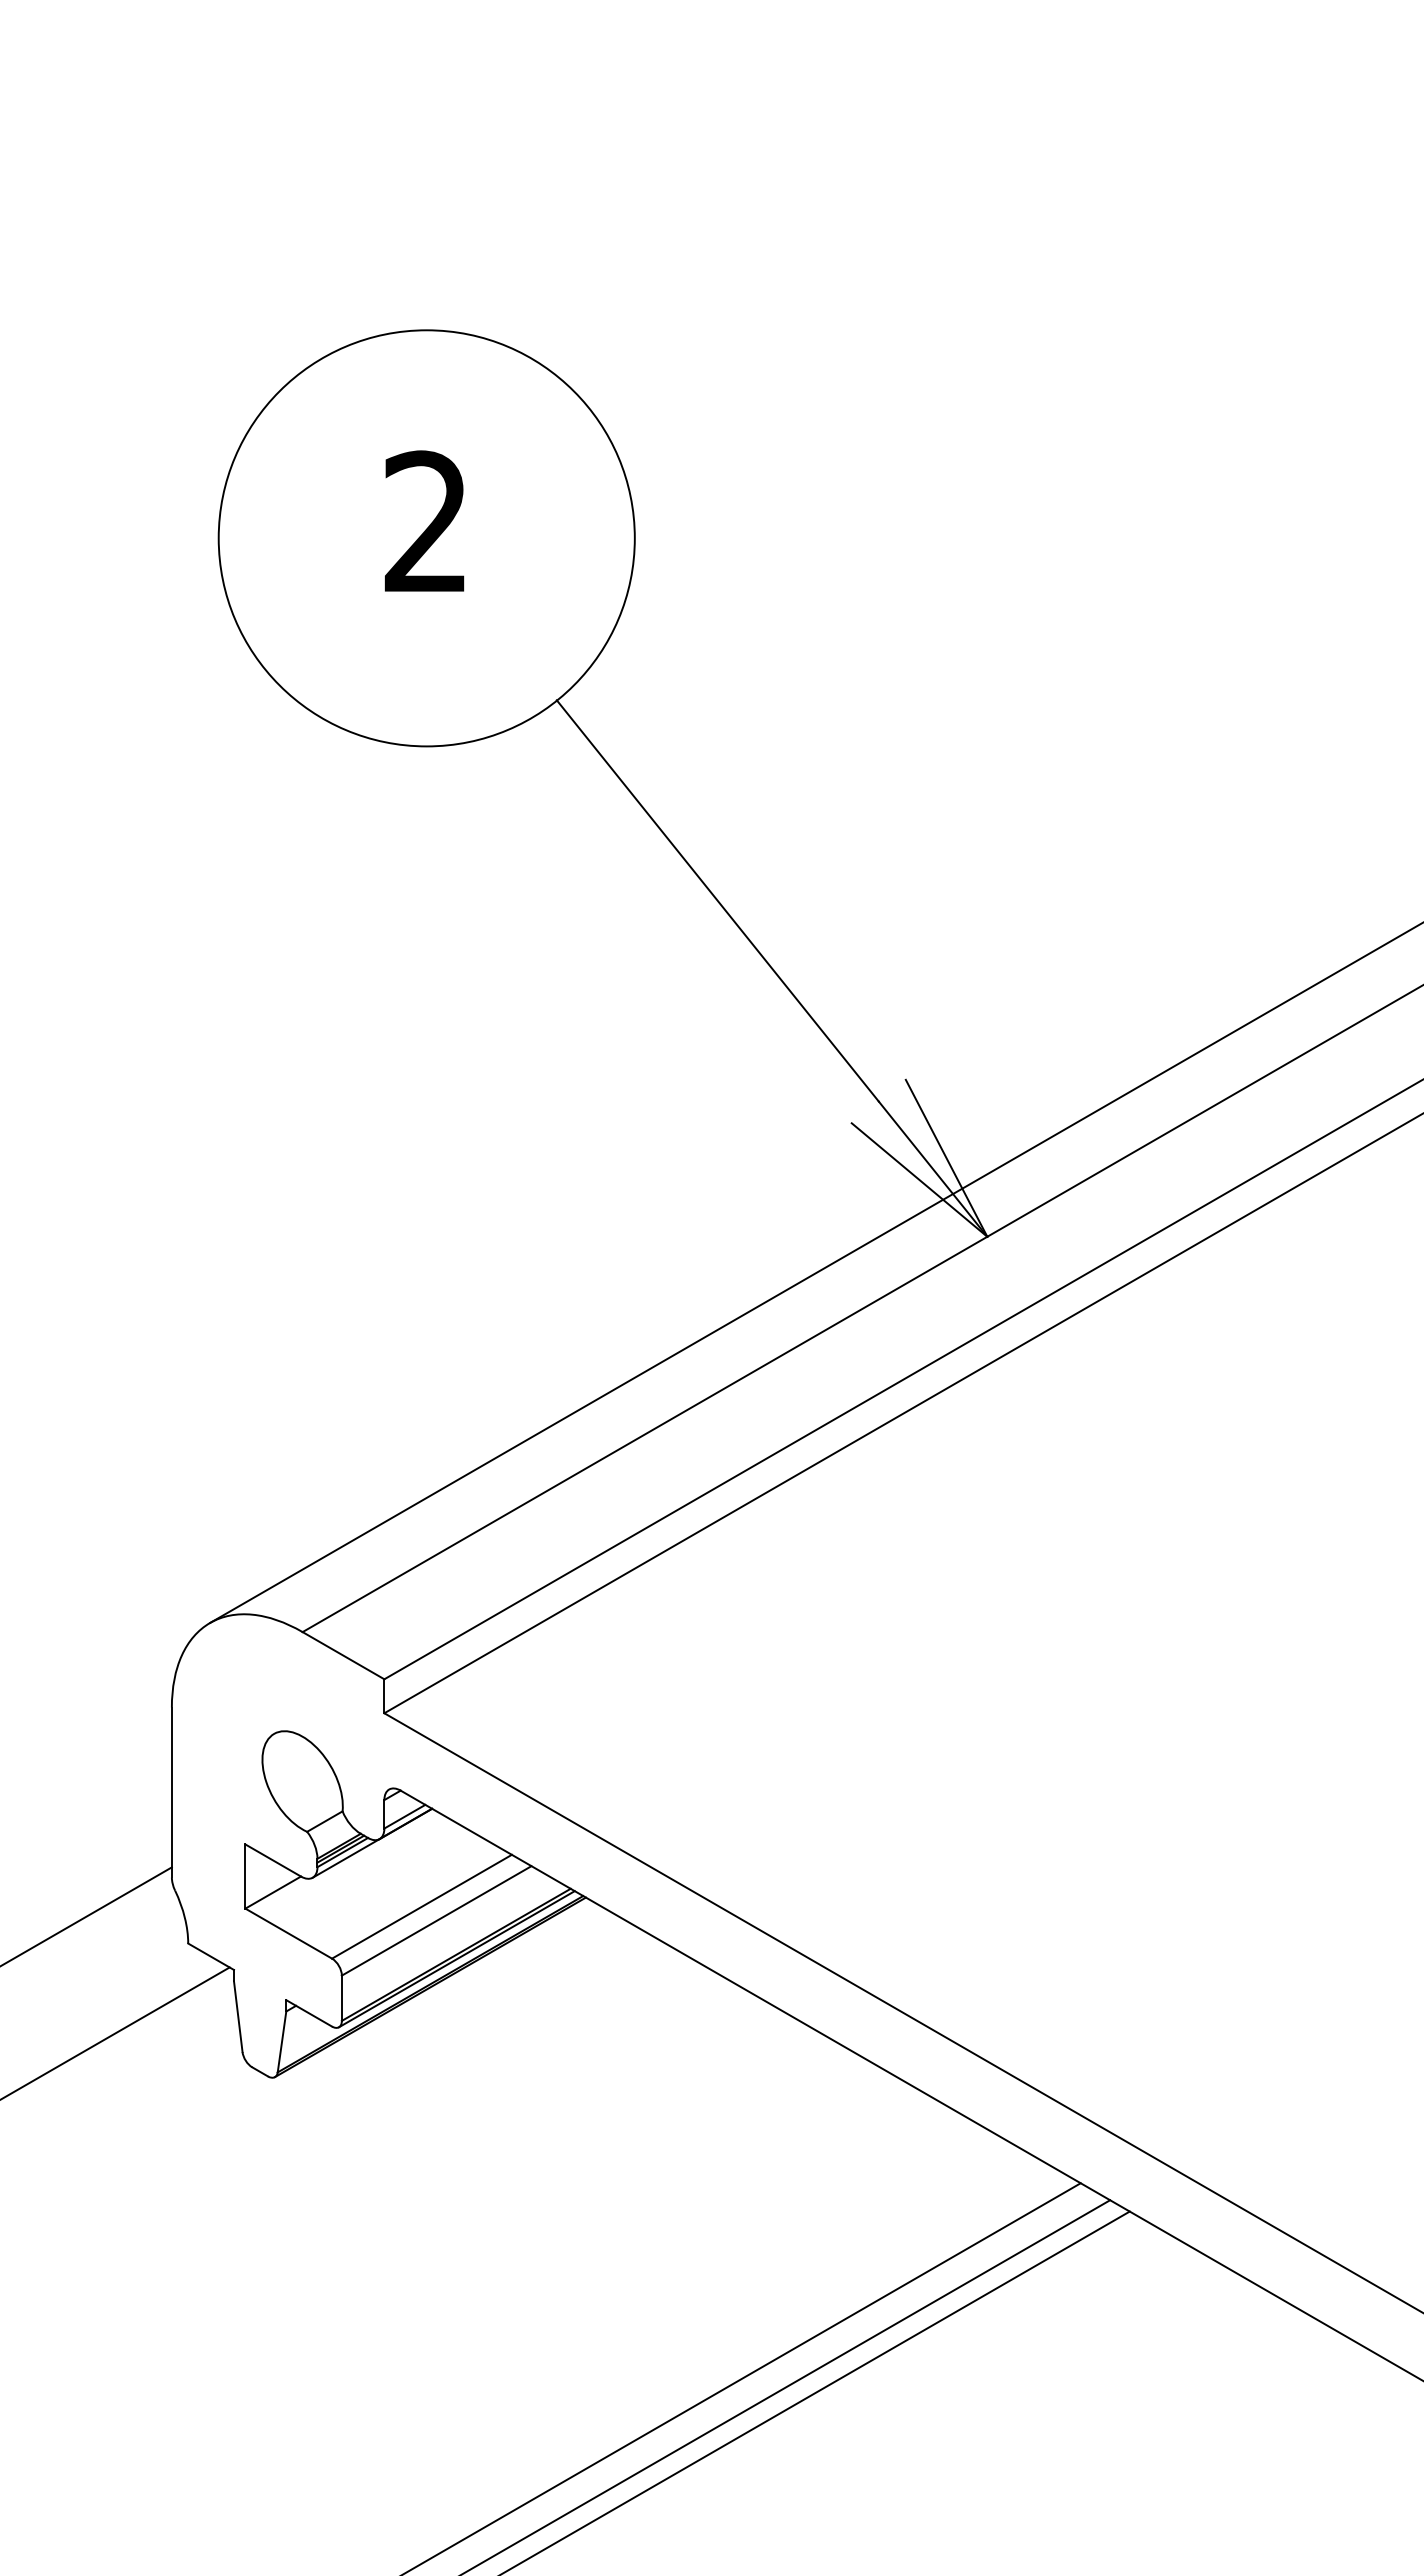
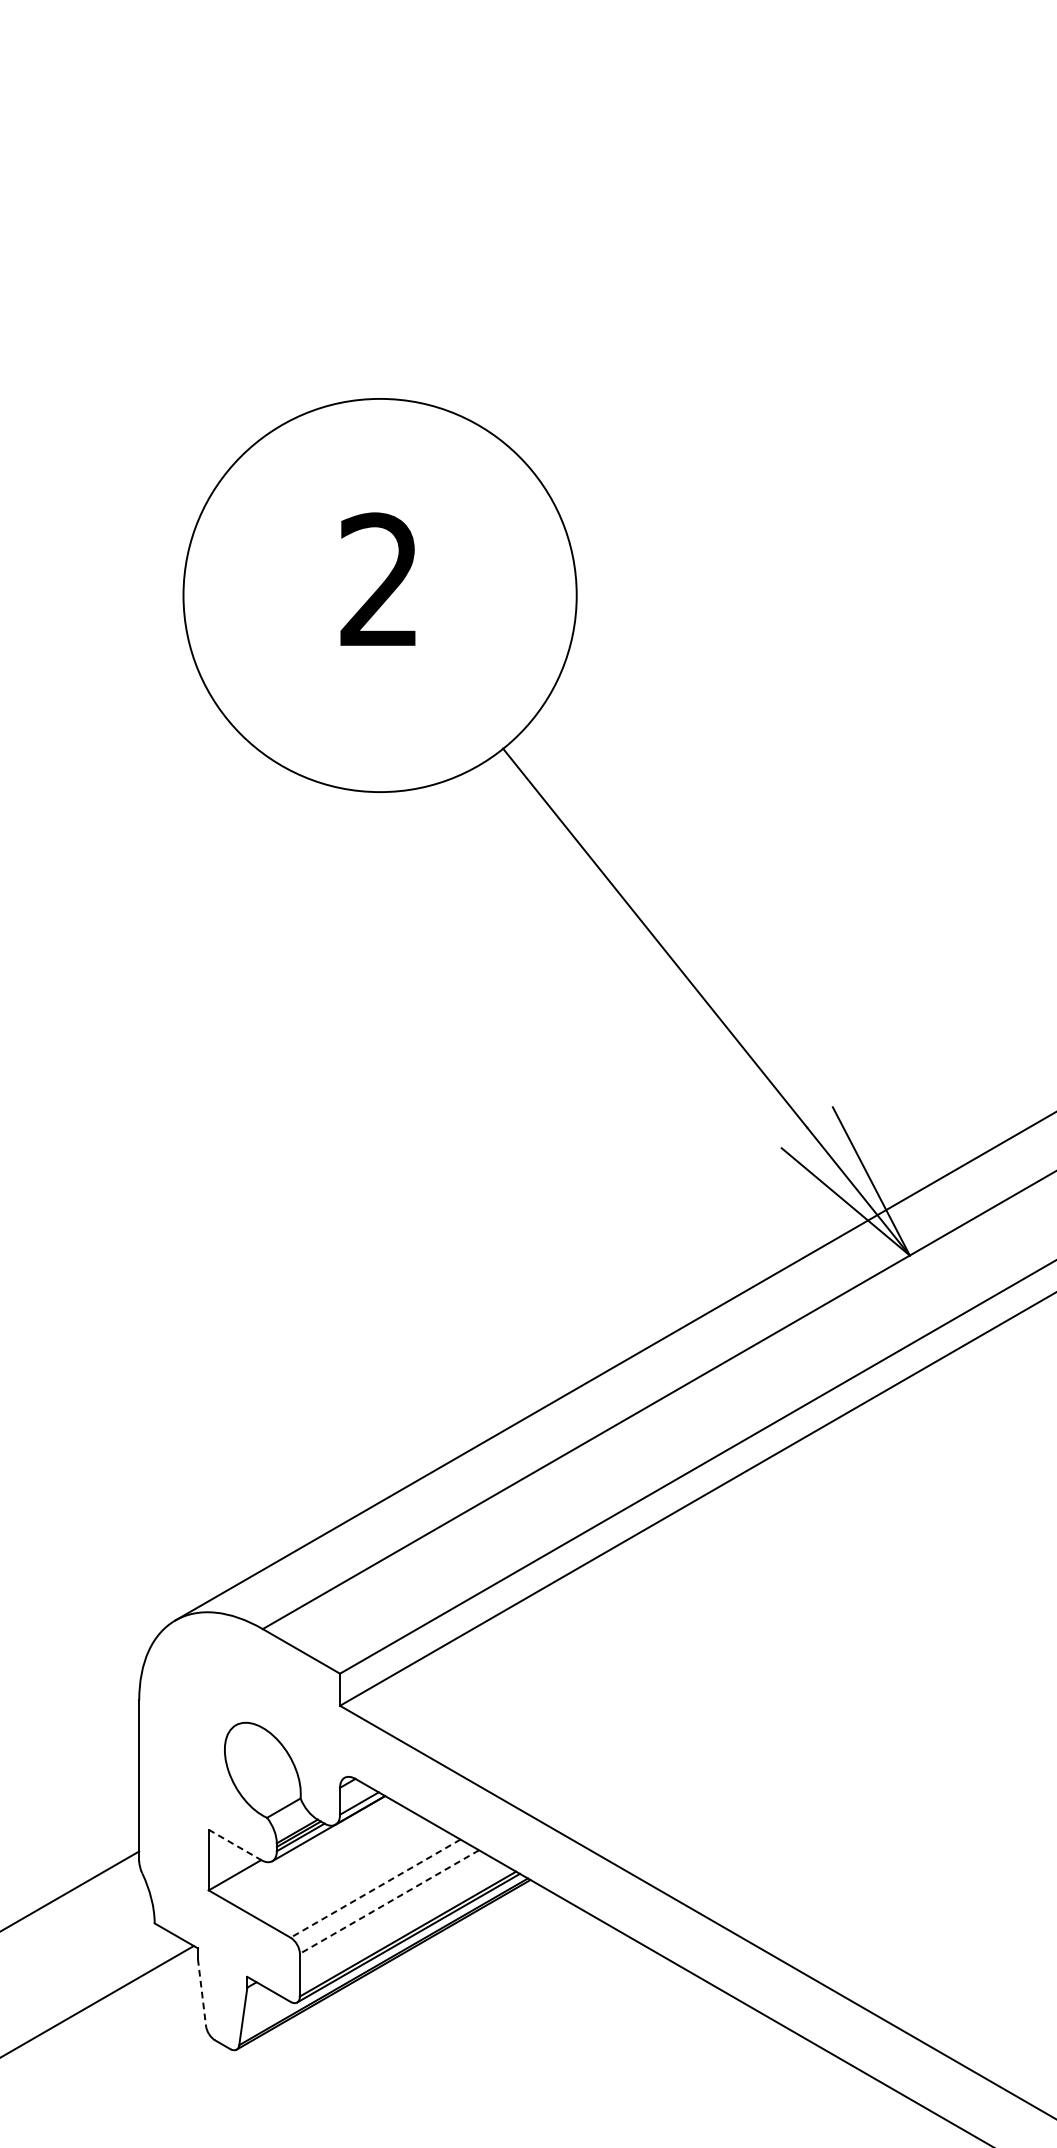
line: (273, 1860) -> (235, 1844), solid -> dashed
line: (421, 1906) -> (375, 1888), solid -> dashed
line: (436, 1921) -> (389, 1902), solid -> dashed
line: (238, 2016) -> (202, 1992), solid -> dashed

